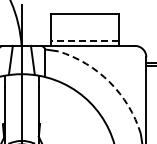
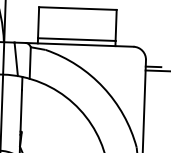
line: (85, 41) -> (77, 39), dashed -> solid
arc: (109, 82) -> (102, 87), dashed -> solid

